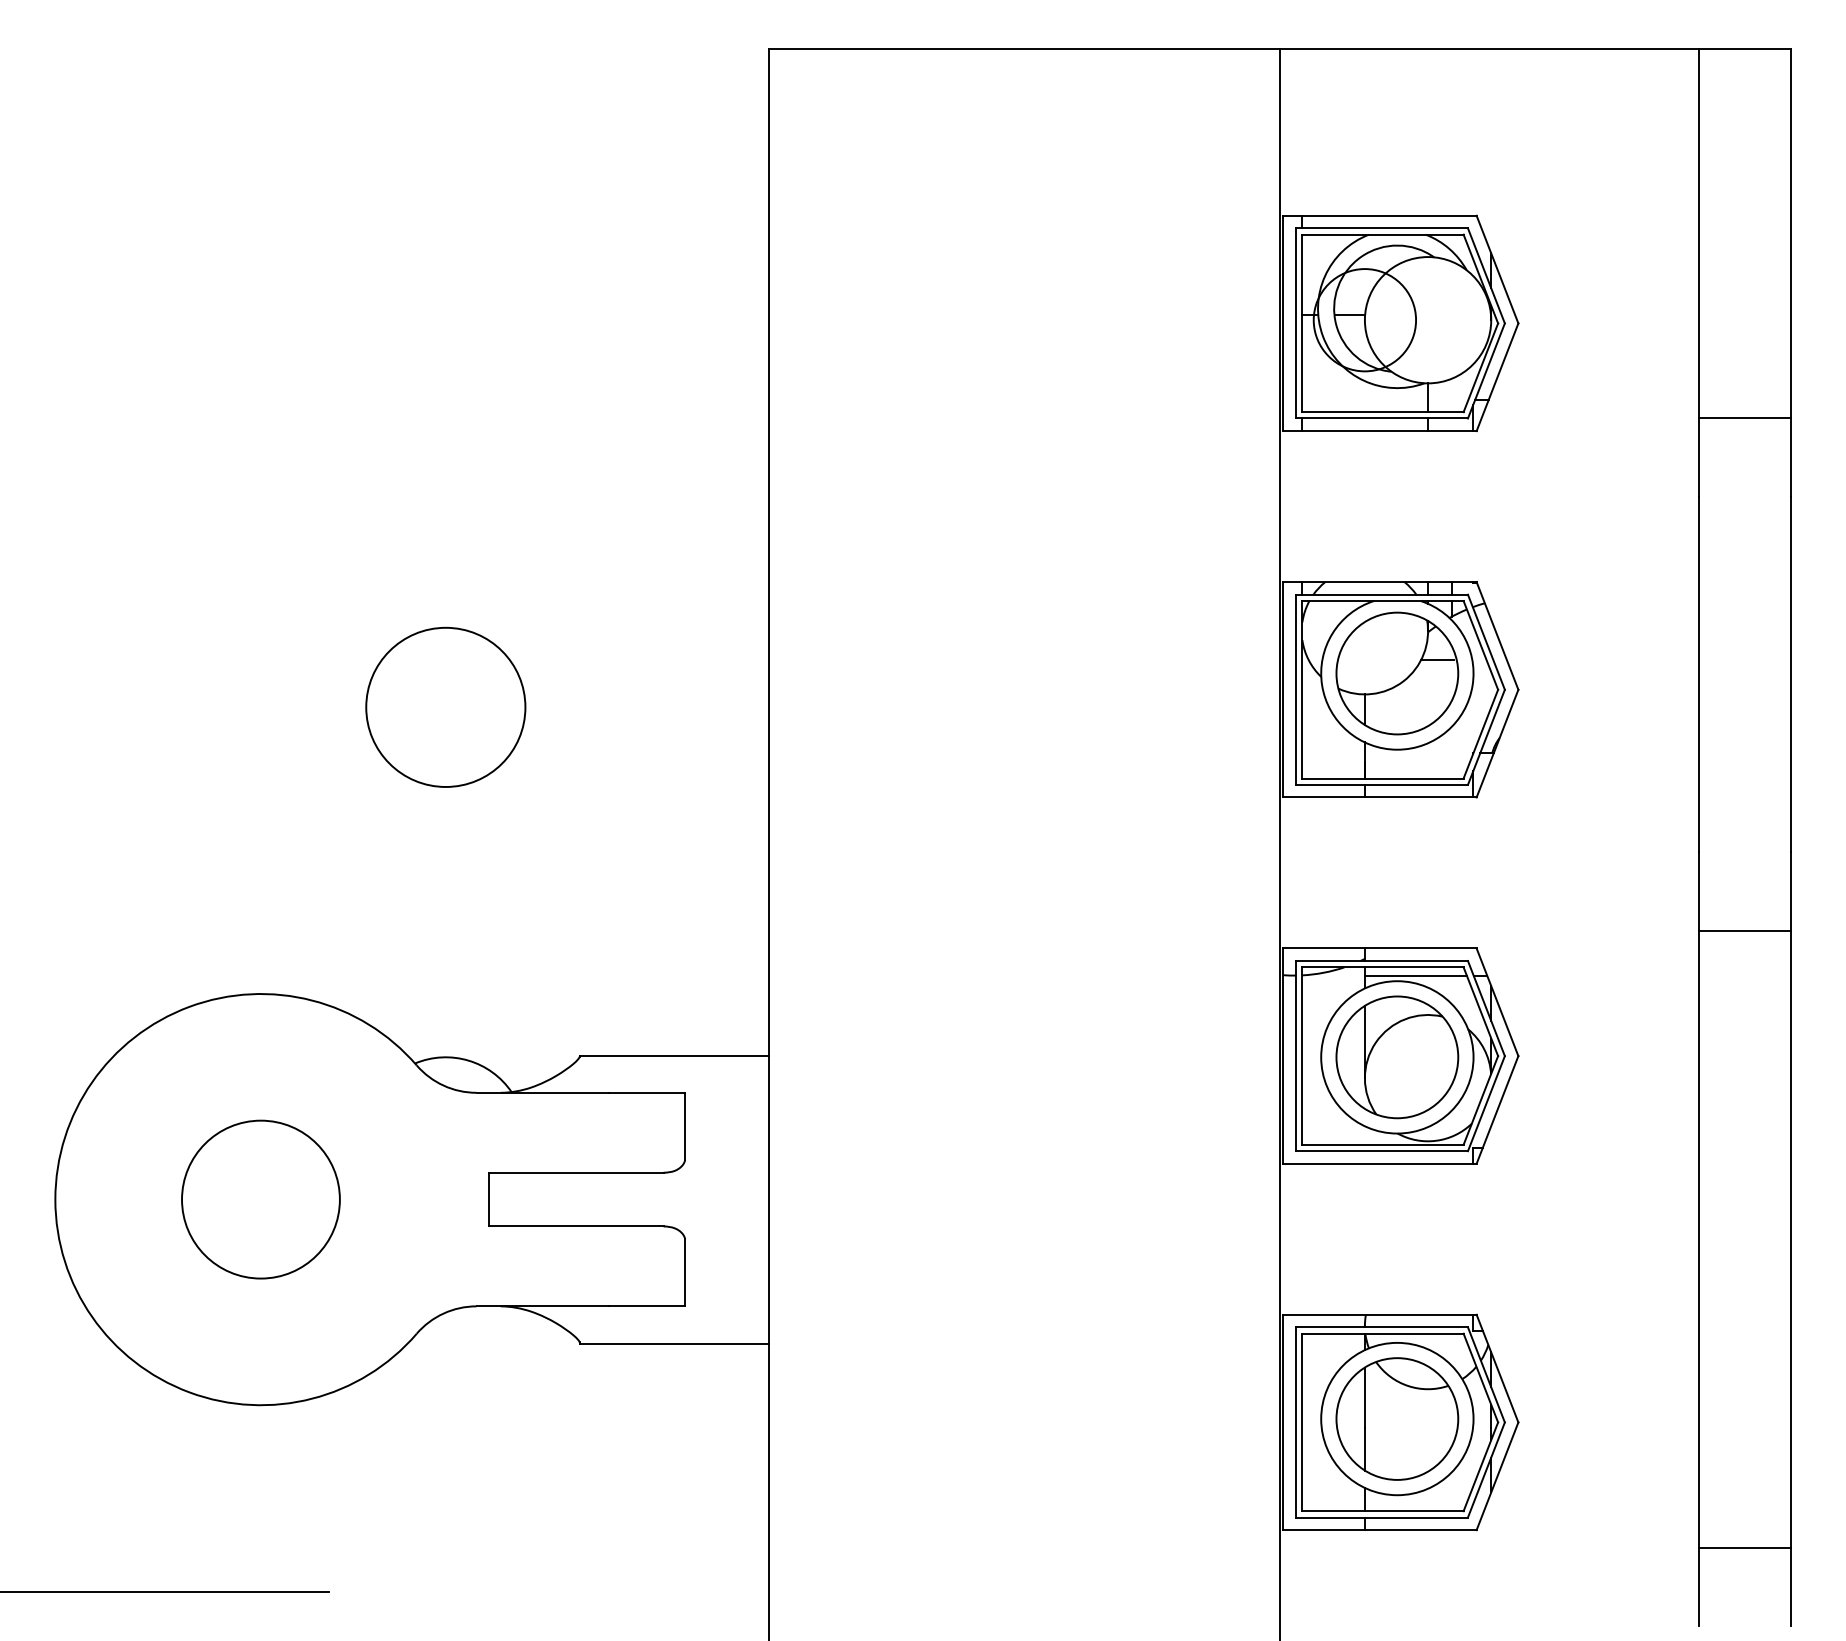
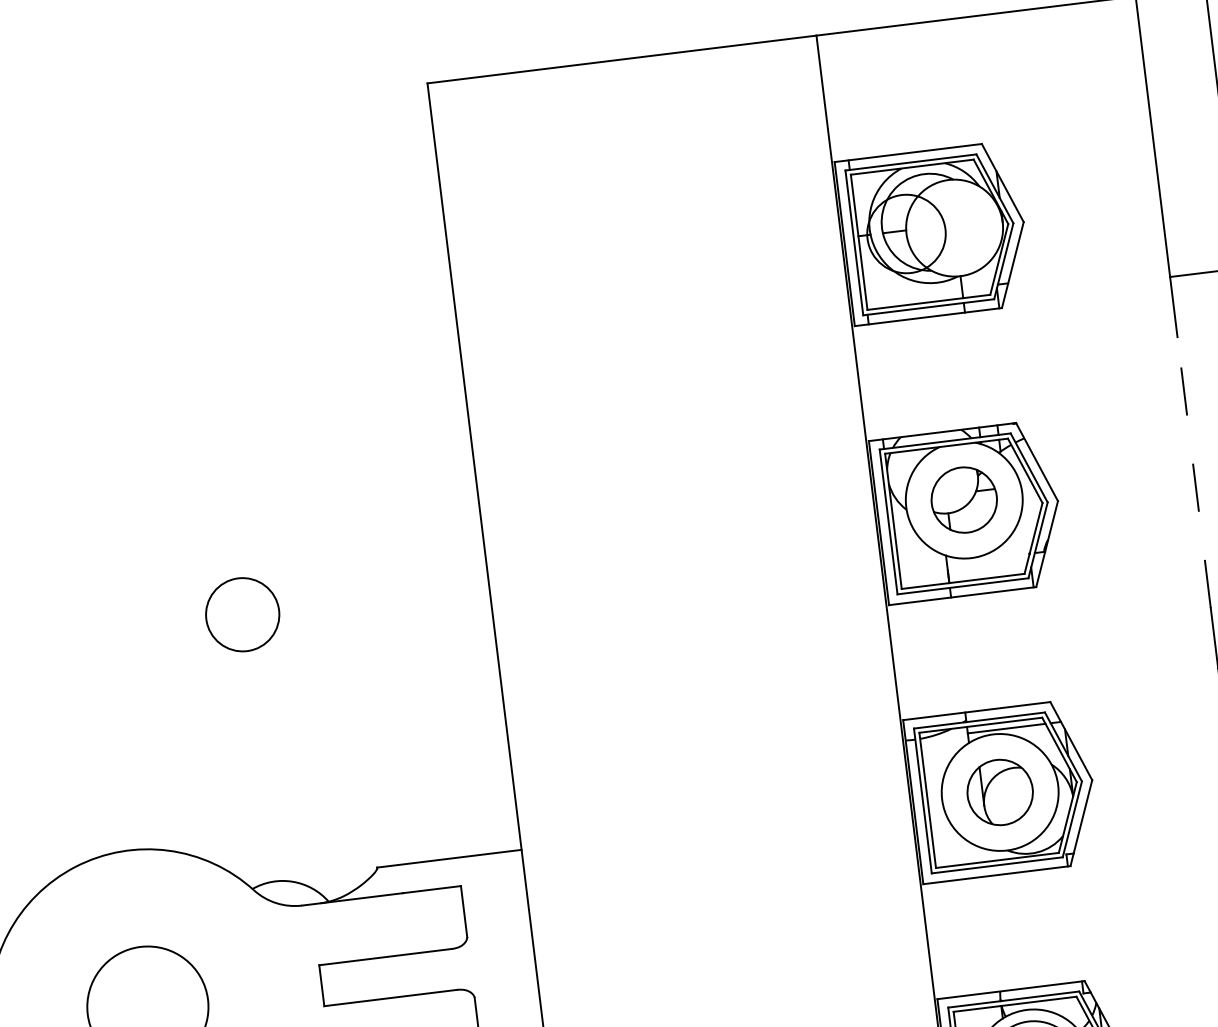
part: (1397, 673) -> (964, 500), size x0.7
line: (1699, 674) -> (1194, 472), solid -> dashed
circle: (445, 706) -> (242, 614), size x0.6
part: (1397, 1057) -> (1000, 792), size x0.7

